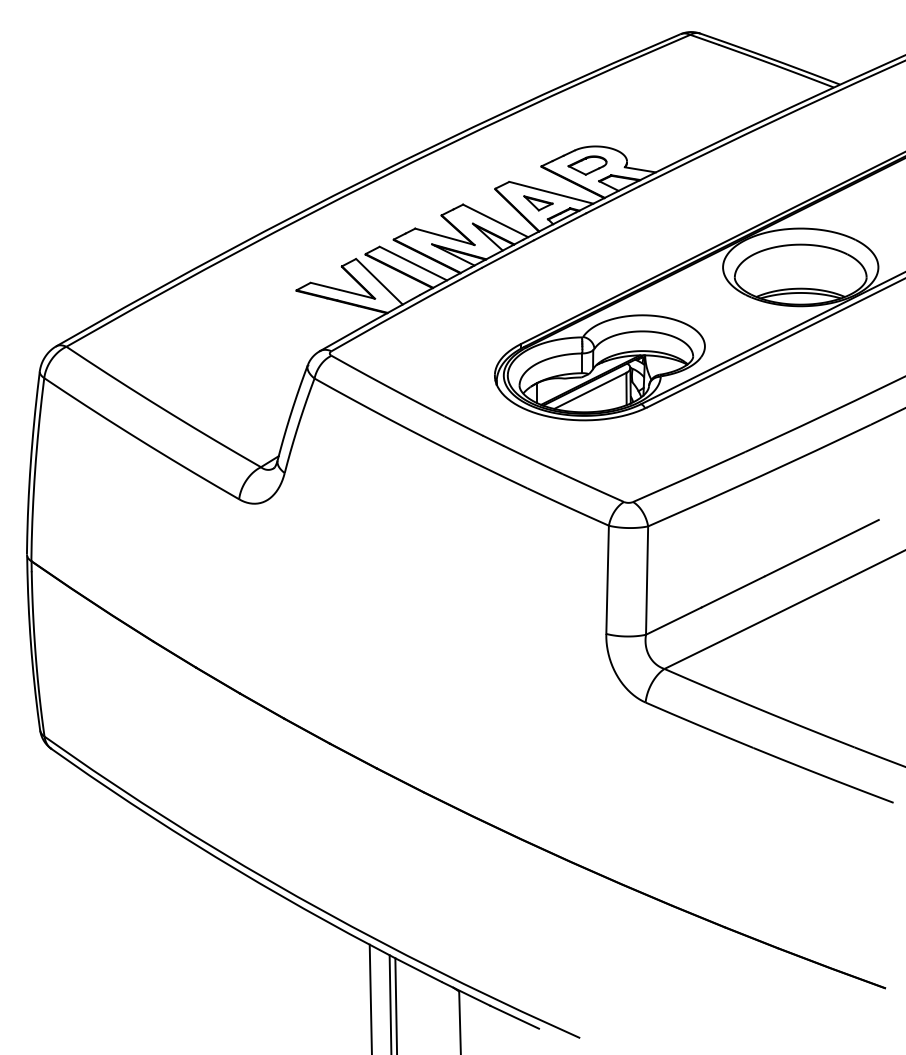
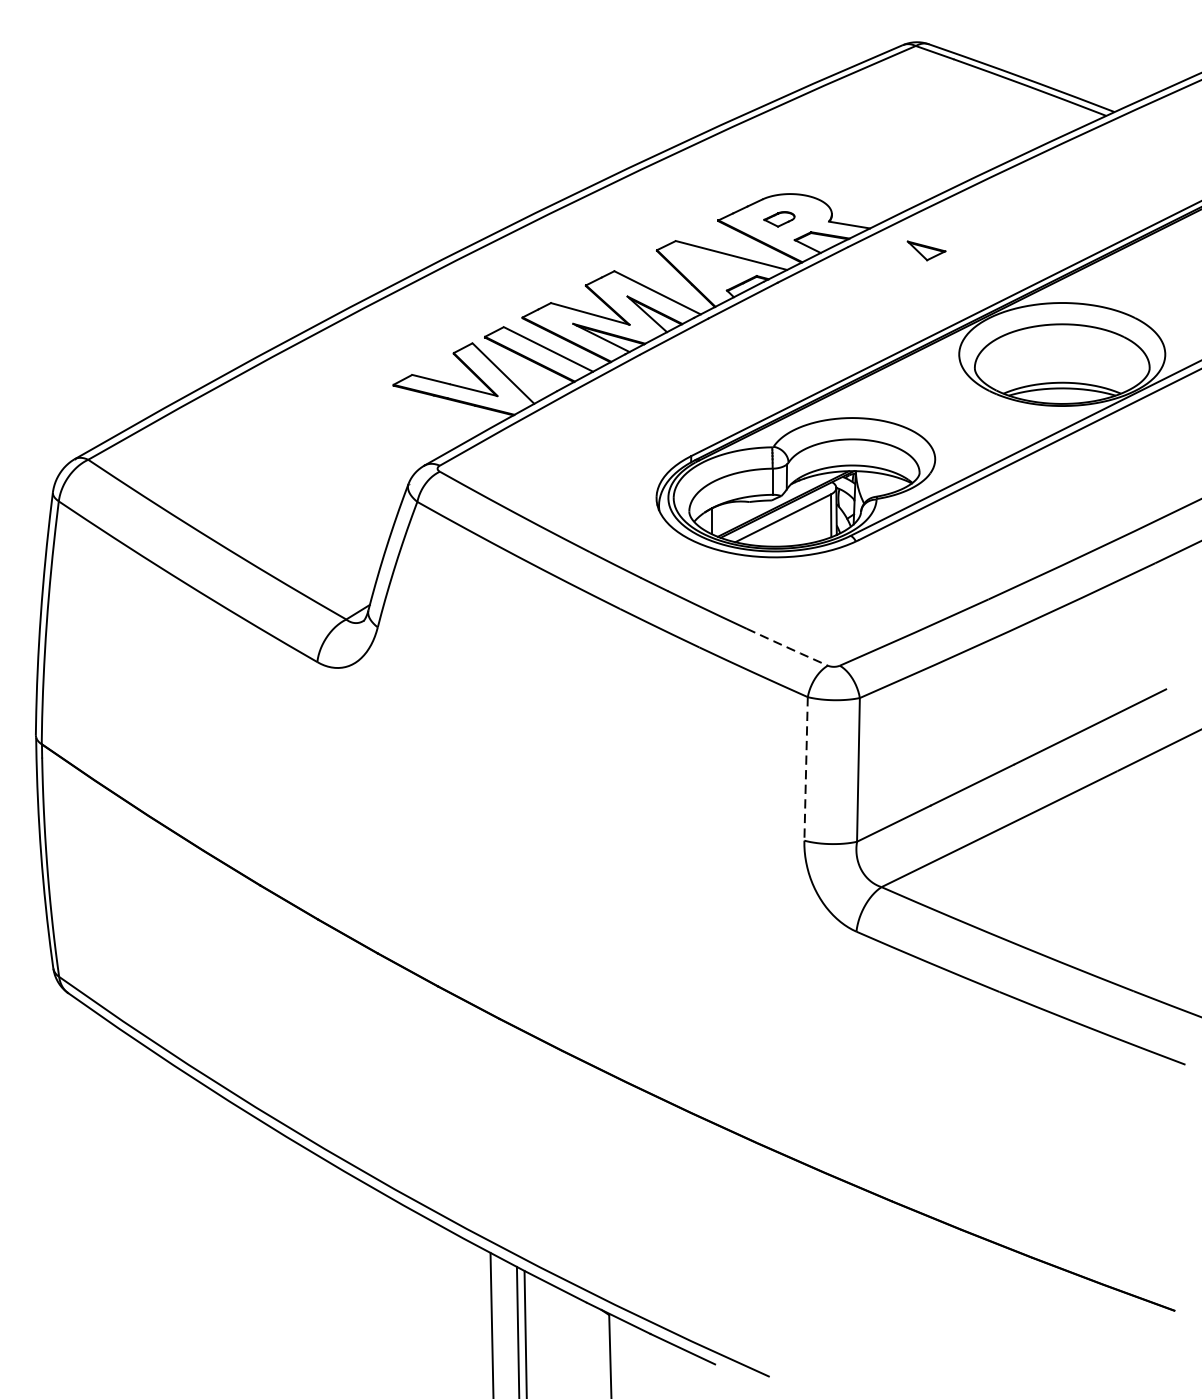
part: (587, 165) -> (779, 219), size x0.6
part: (538, 203) -> (926, 251), moved
line: (593, 488) -> (787, 647), solid -> dashed
line: (607, 580) -> (805, 769), solid -> dashed

